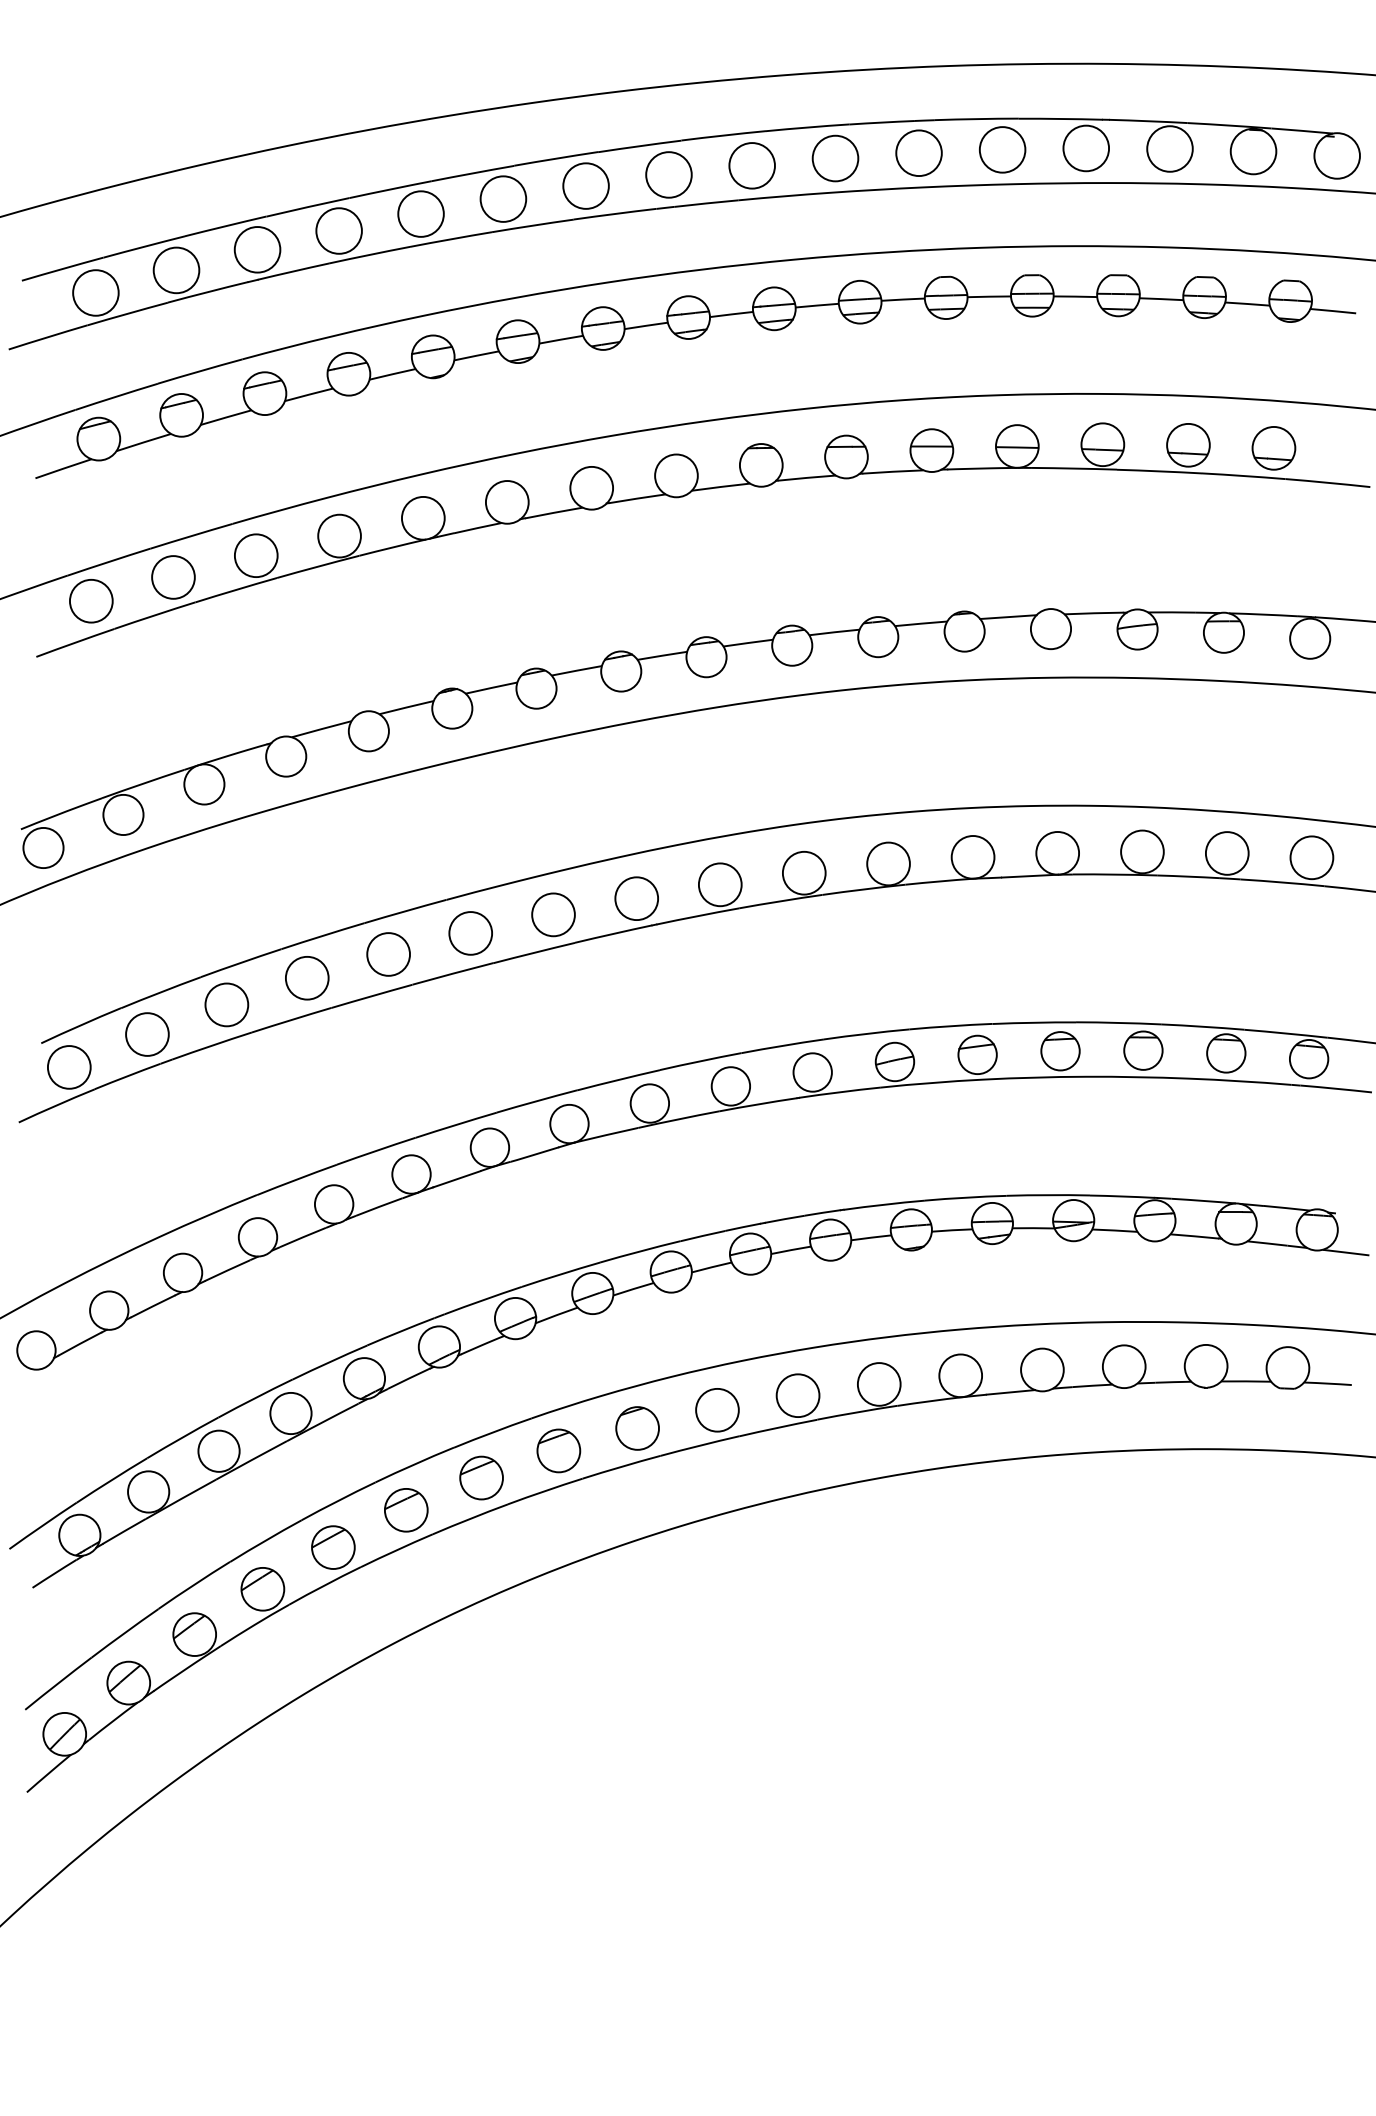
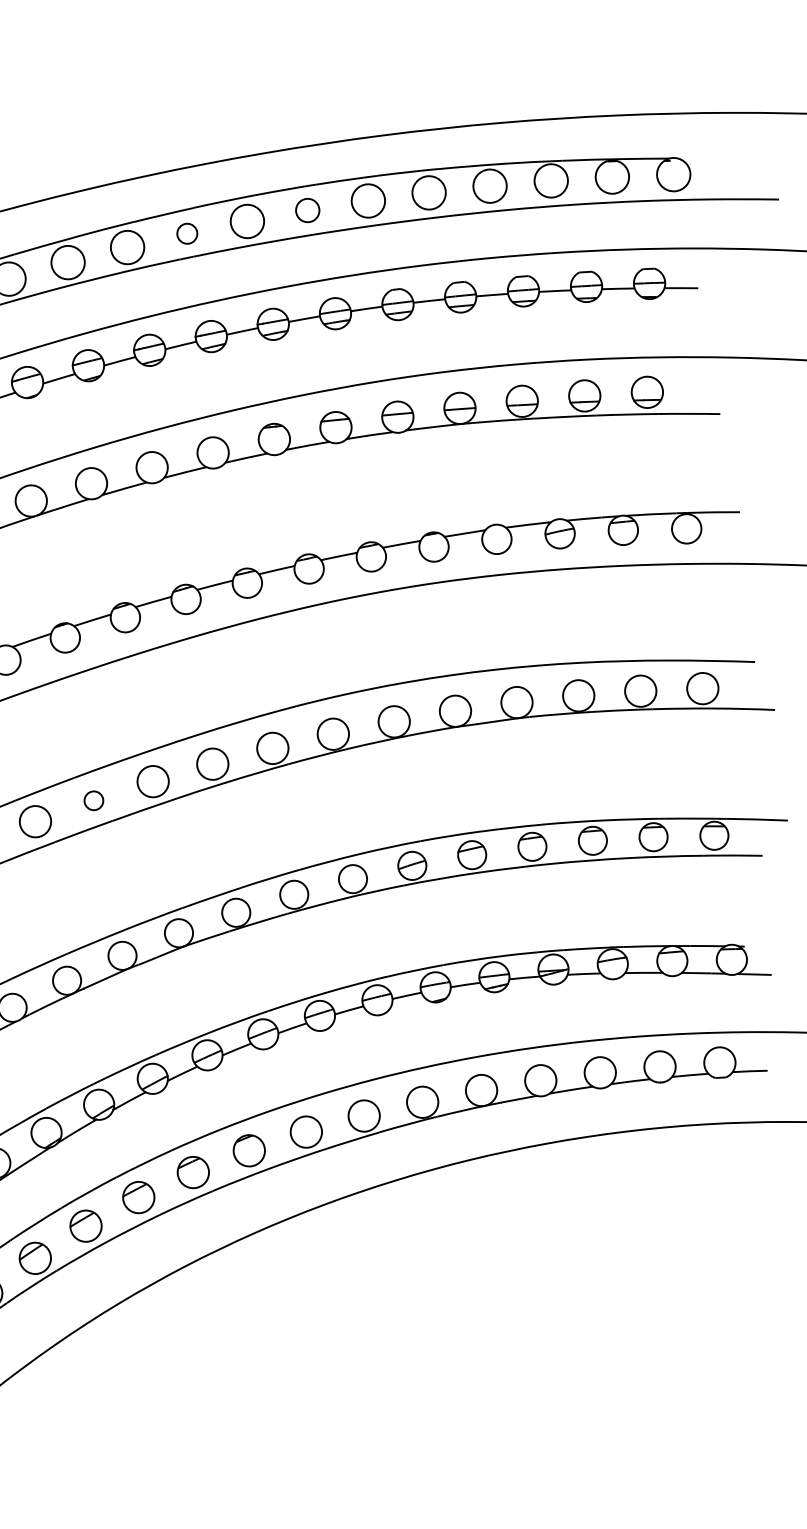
circle: (835, 158) -> (307, 210), size x0.7
circle: (668, 174) -> (186, 233), size x0.6
circle: (470, 933) -> (93, 800), size x0.6

